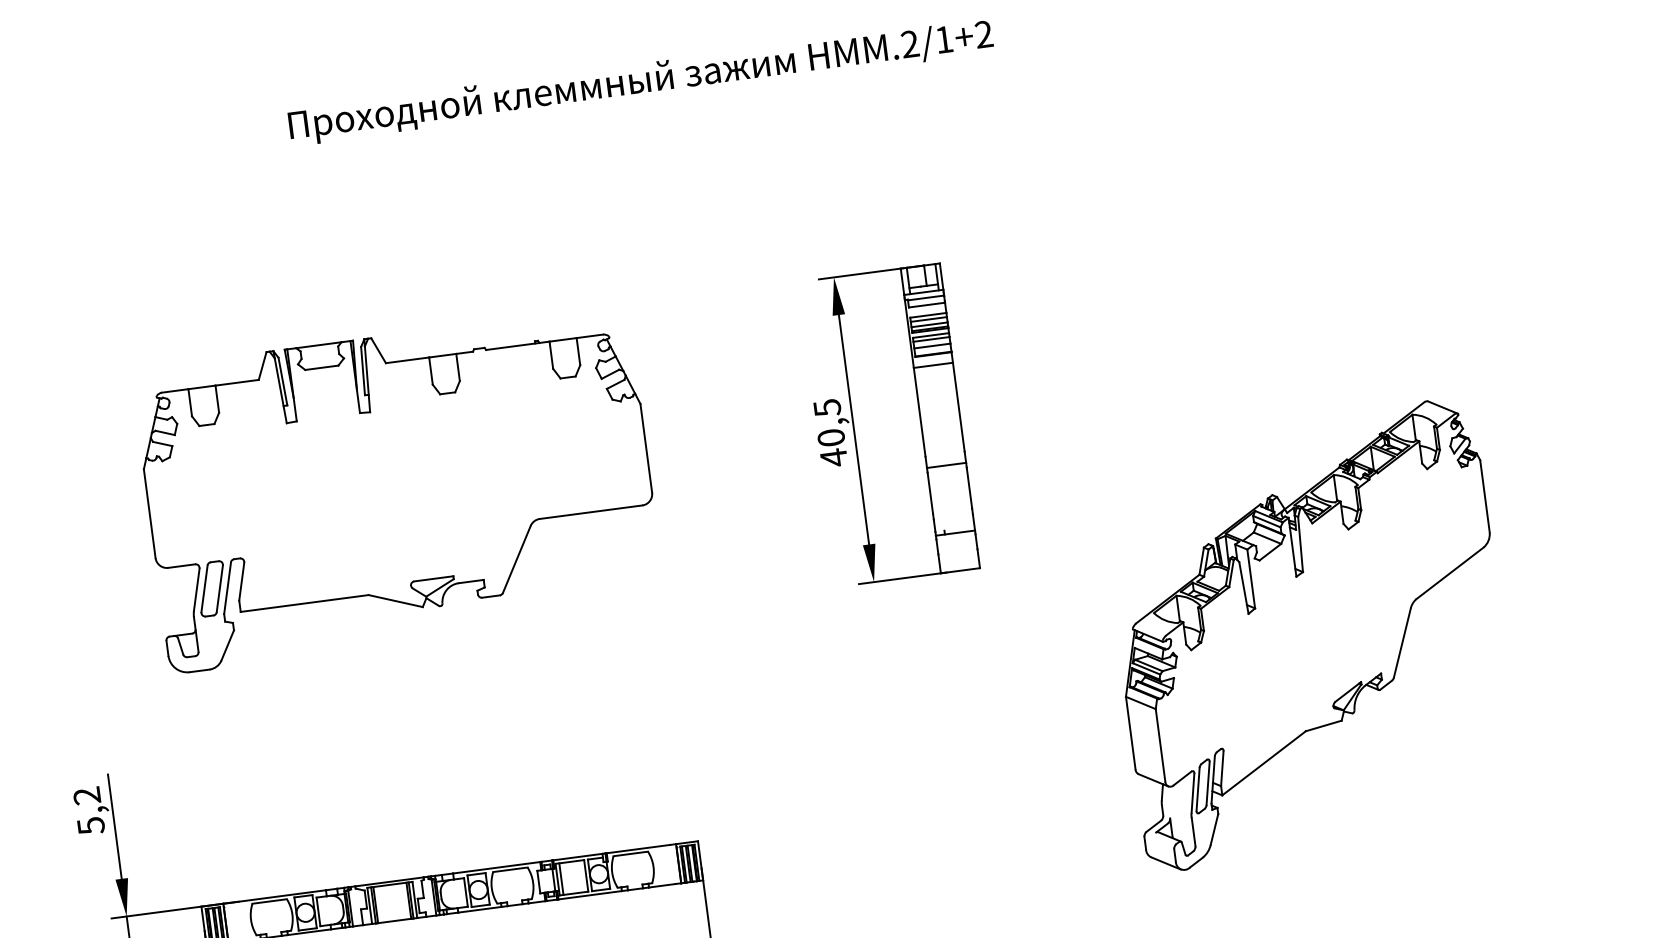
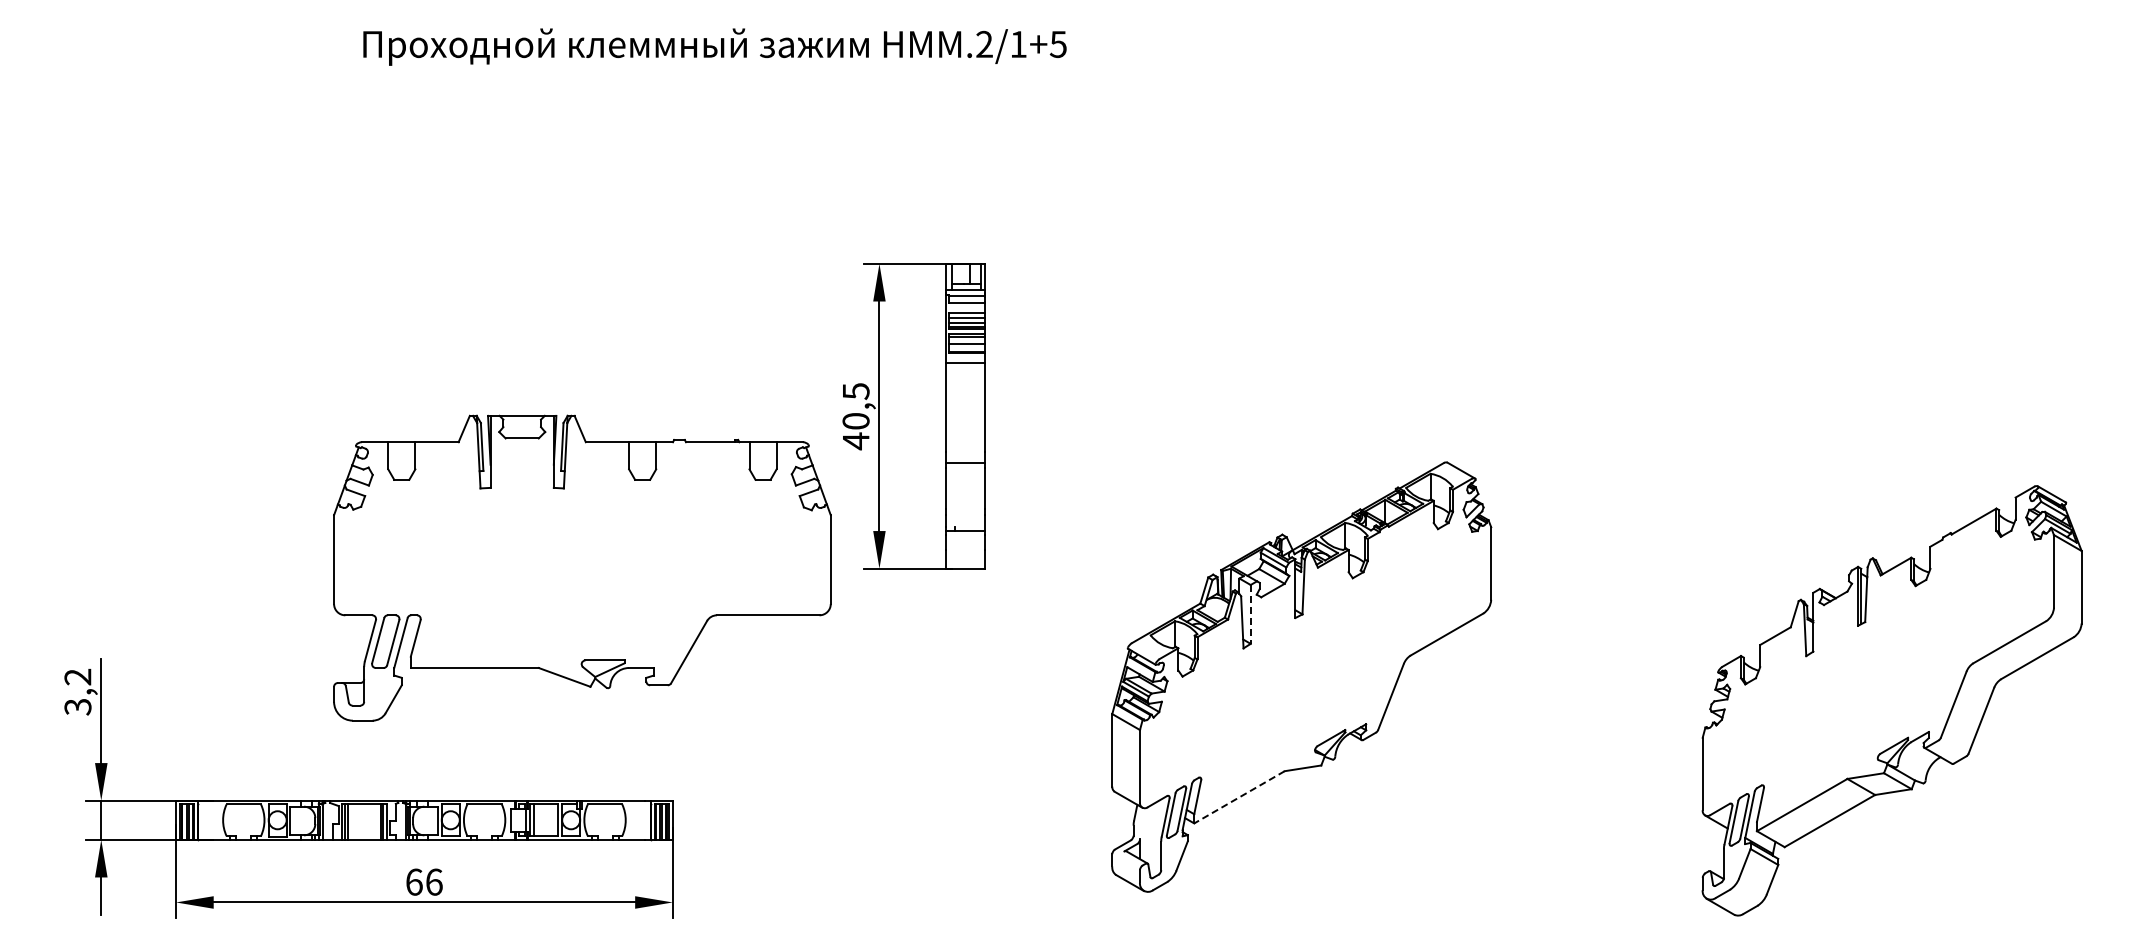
text: (983, 34) -> (1057, 44), HMM.2/1+2 -> HMM.2/1+5
part: (399, 488) -> (582, 567), moved
line: (1251, 579) -> (1250, 614), solid -> dashed
line: (1264, 763) -> (1239, 797), solid -> dashed
text: (90, 826) -> (77, 707), 5,2 -> 3,2

